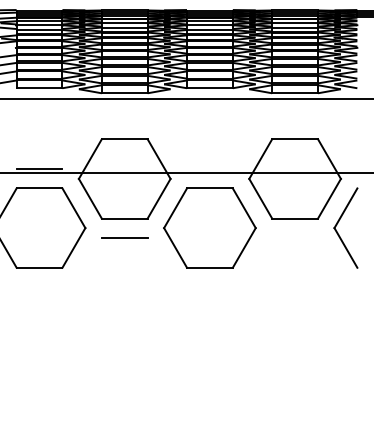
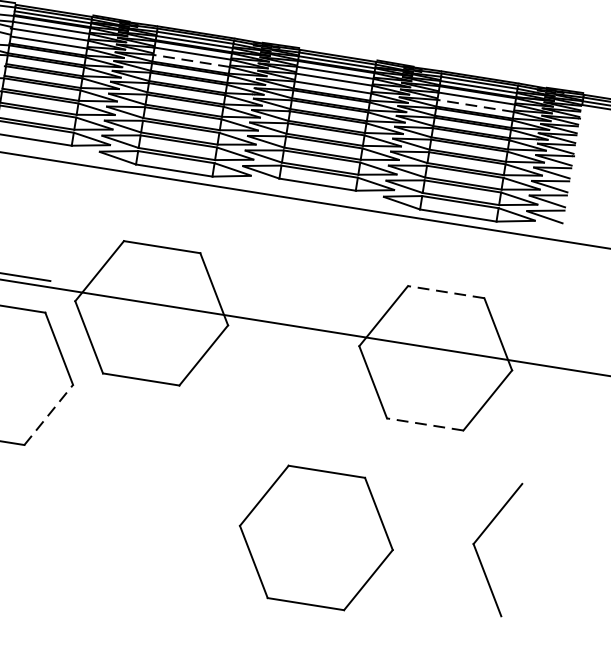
line: (124, 27) -> (191, 60), solid -> dashed
line: (295, 27) -> (476, 105), solid -> dashed
line: (295, 139) -> (446, 292), solid -> dashed
line: (295, 218) -> (425, 424), solid -> dashed
part: (338, 223) -> (481, 537), moved
part: (209, 227) -> (315, 536), moved
line: (124, 237) -> (135, 410), removed
line: (73, 247) -> (48, 414), solid -> dashed

